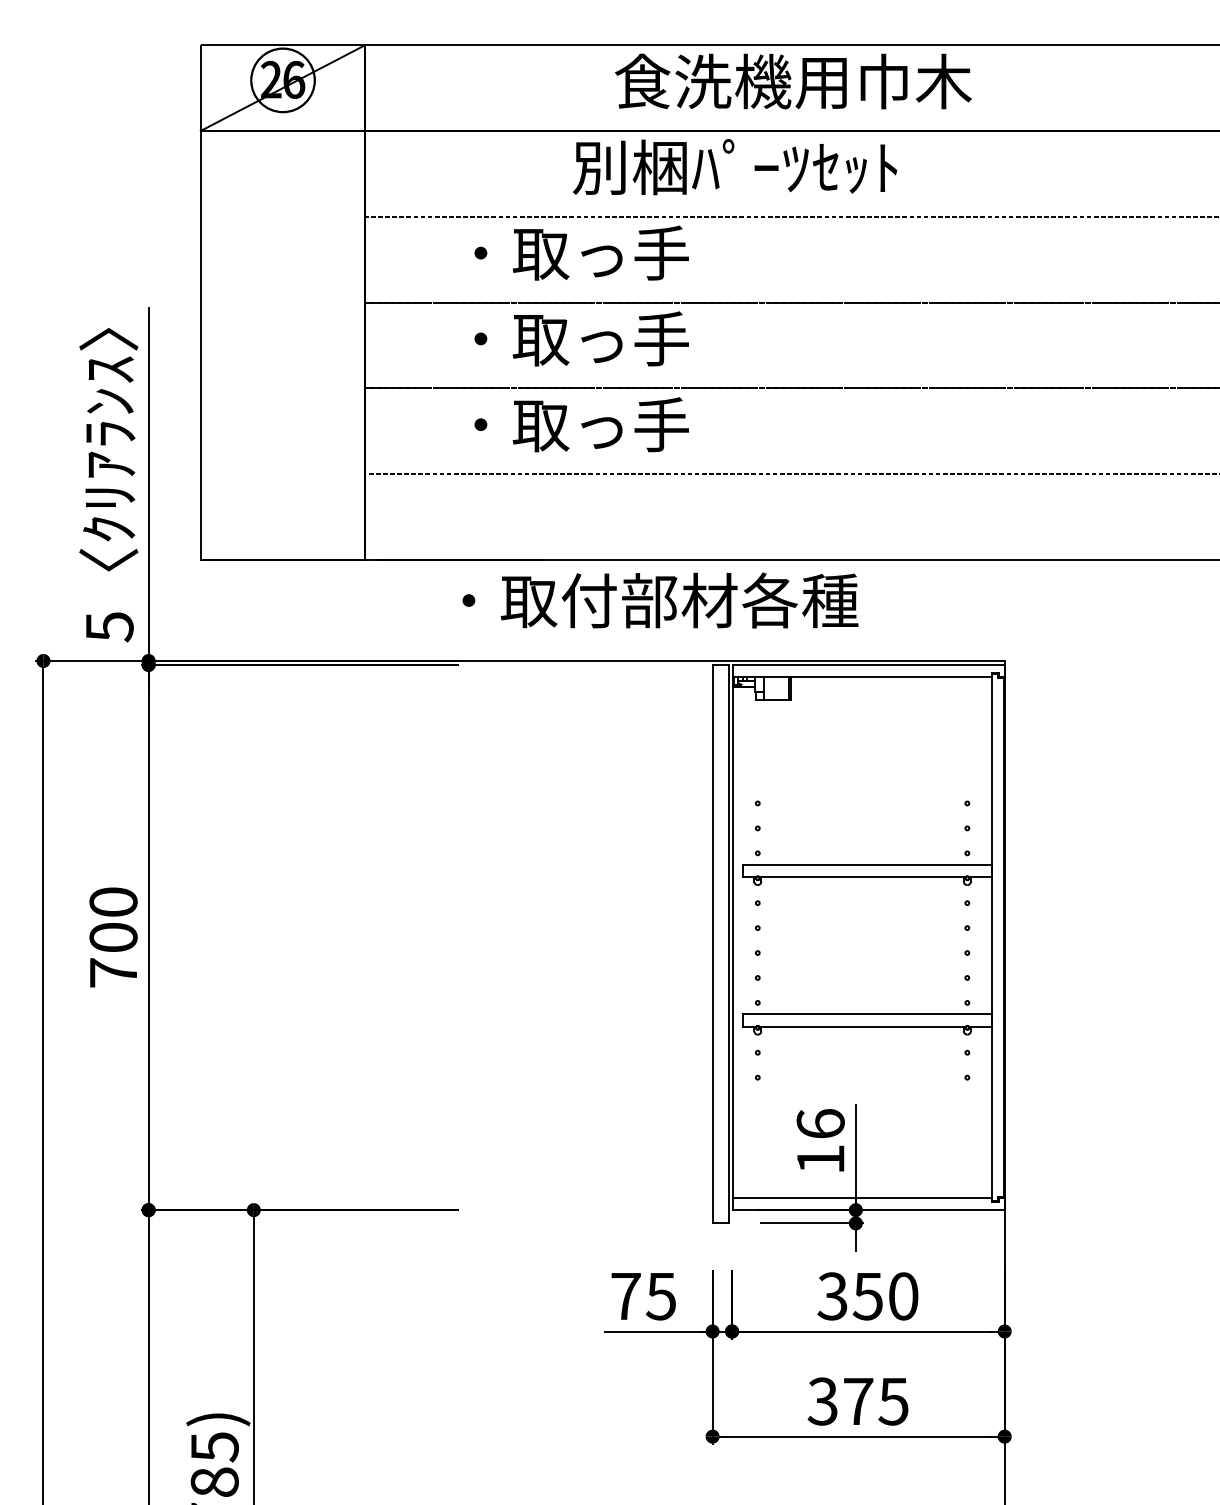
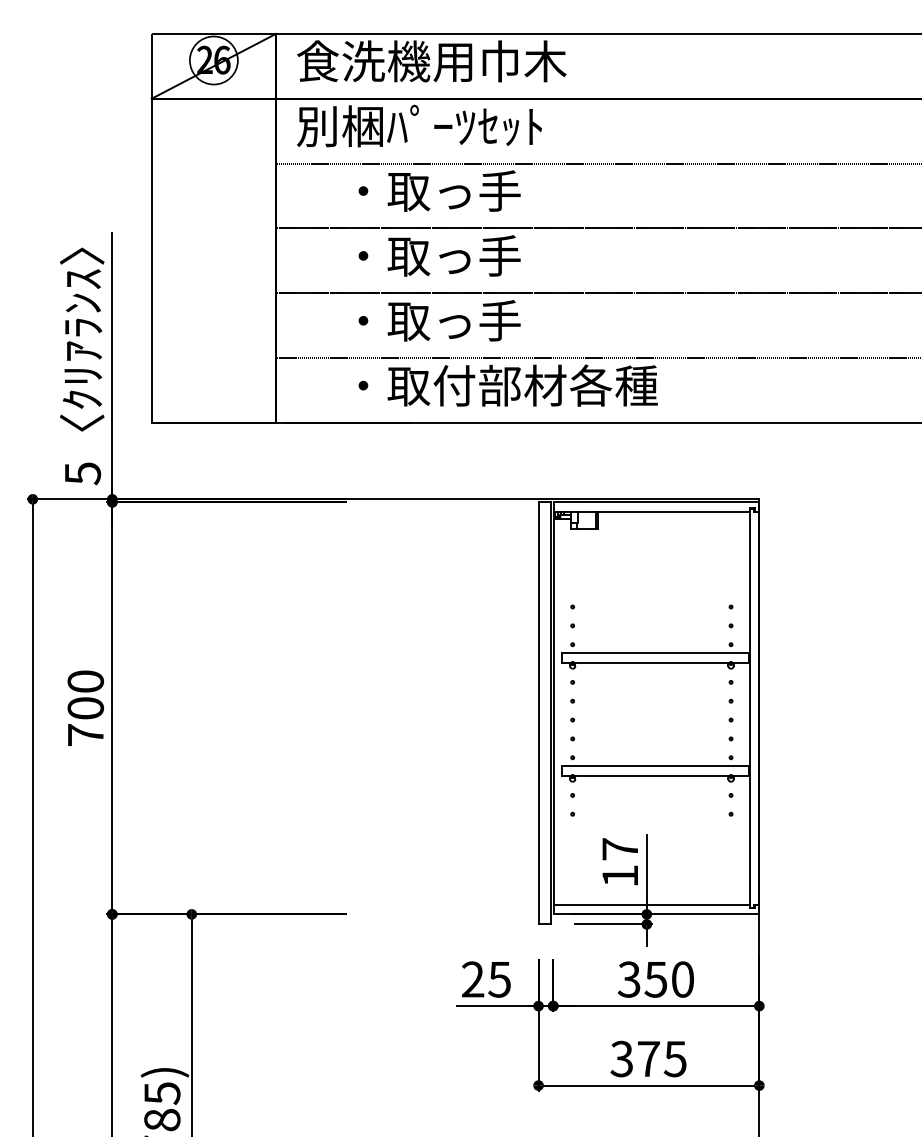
text: (793, 81) -> (431, 61), moved
text: (735, 167) -> (419, 126), moved
text: (660, 600) -> (508, 385), moved
text: (820, 1123) -> (620, 848), 16 -> 17
text: (625, 1295) -> (472, 978), 75 -> 25

